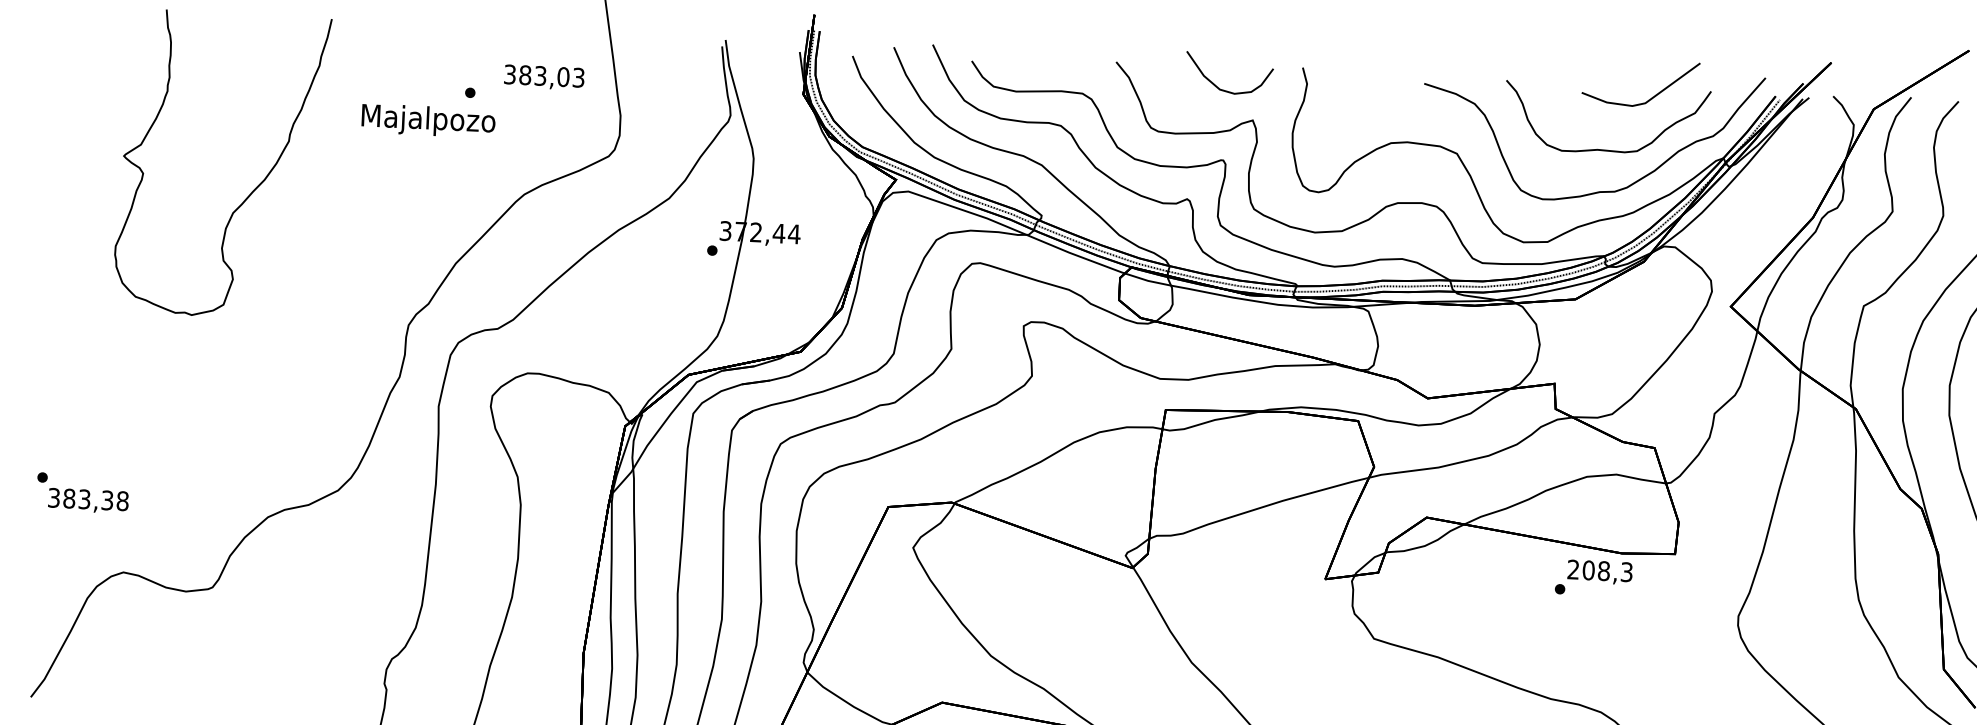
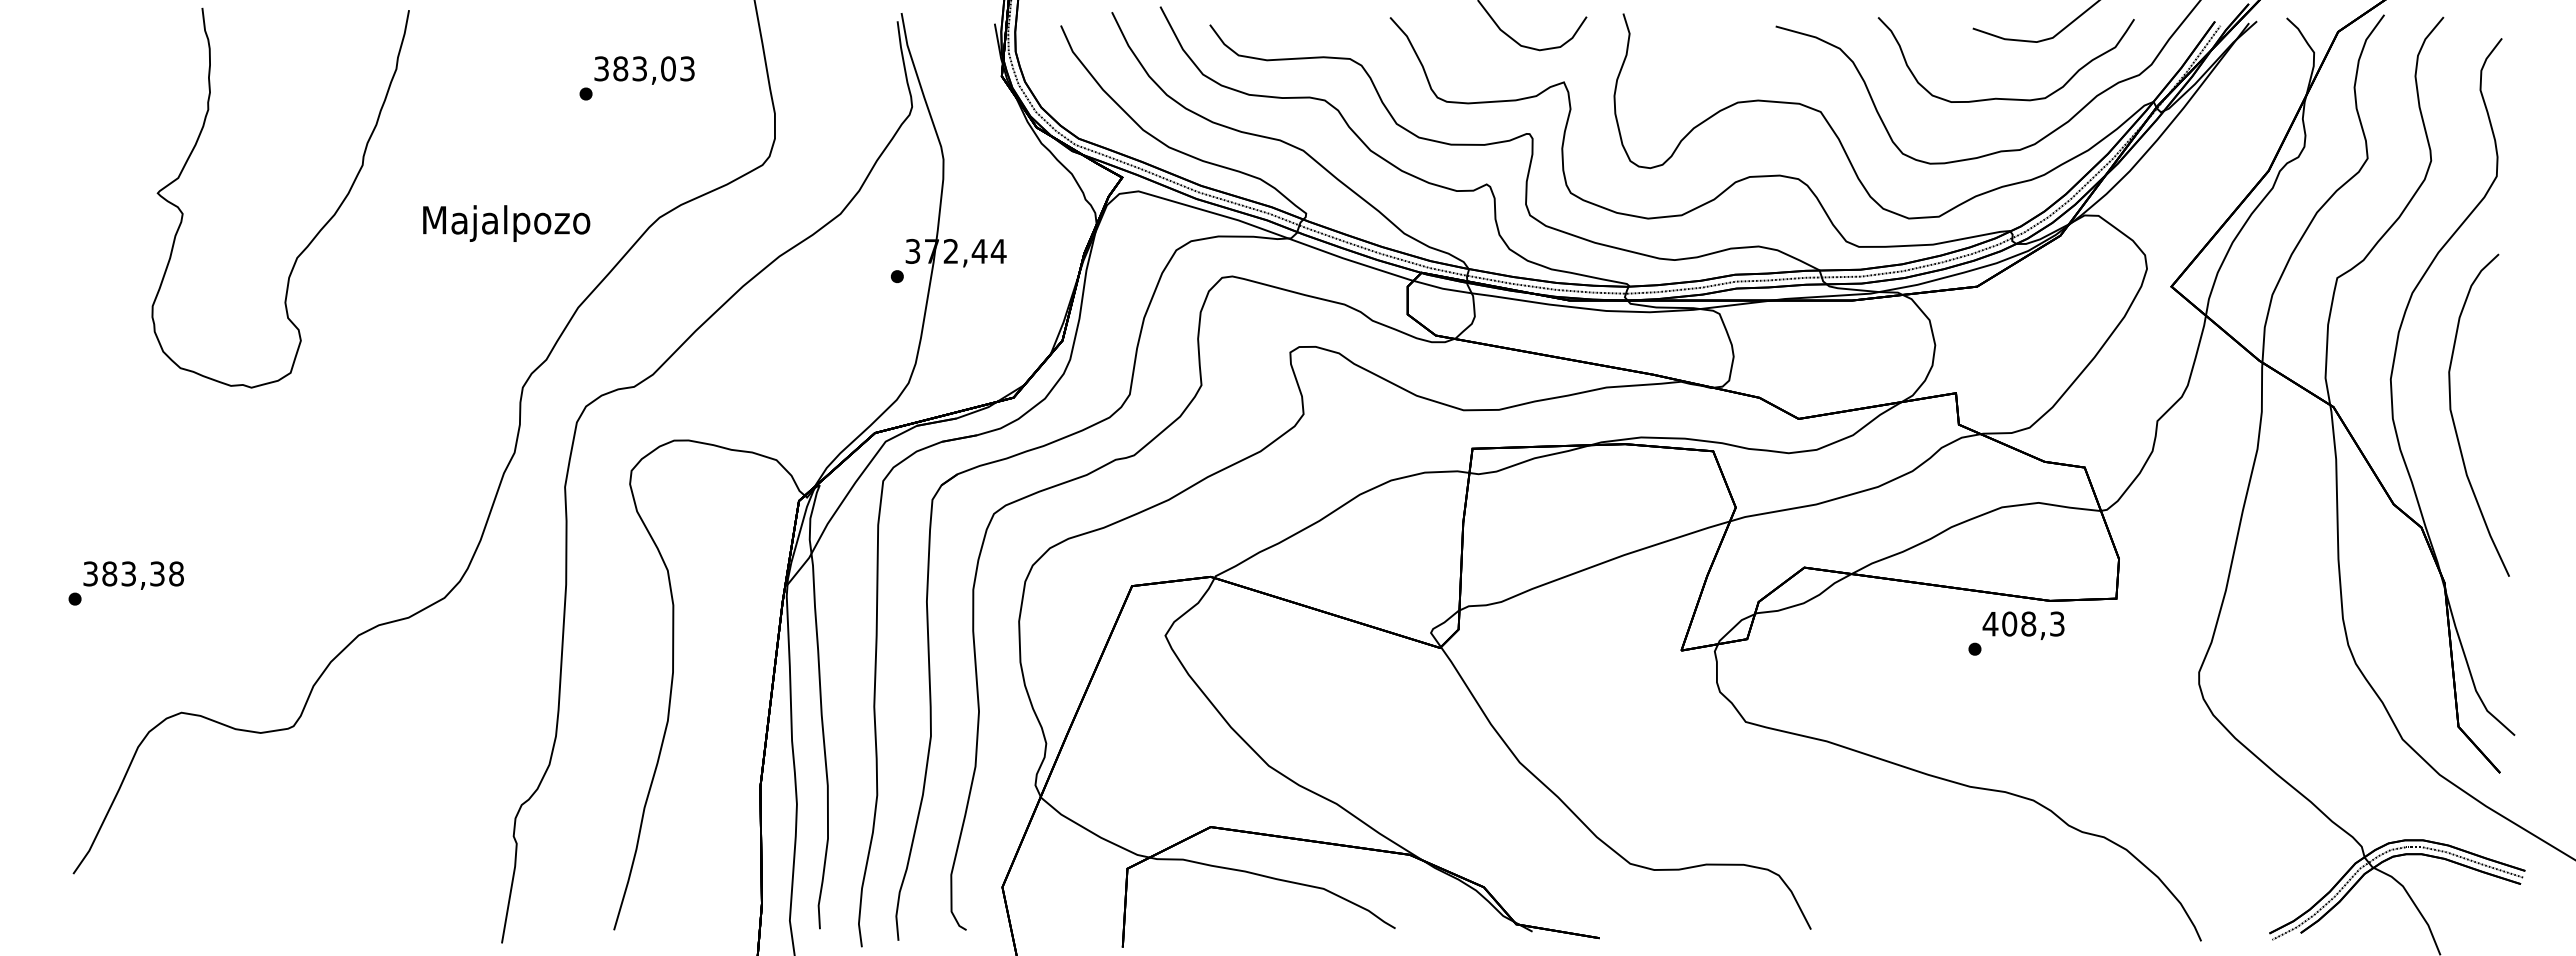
text: (544, 77) -> (644, 70), moved
text: (428, 120) -> (506, 223), moved
text: (88, 500) -> (133, 575), moved
text: (1573, 569) -> (1990, 623), 208,3 -> 408,3

